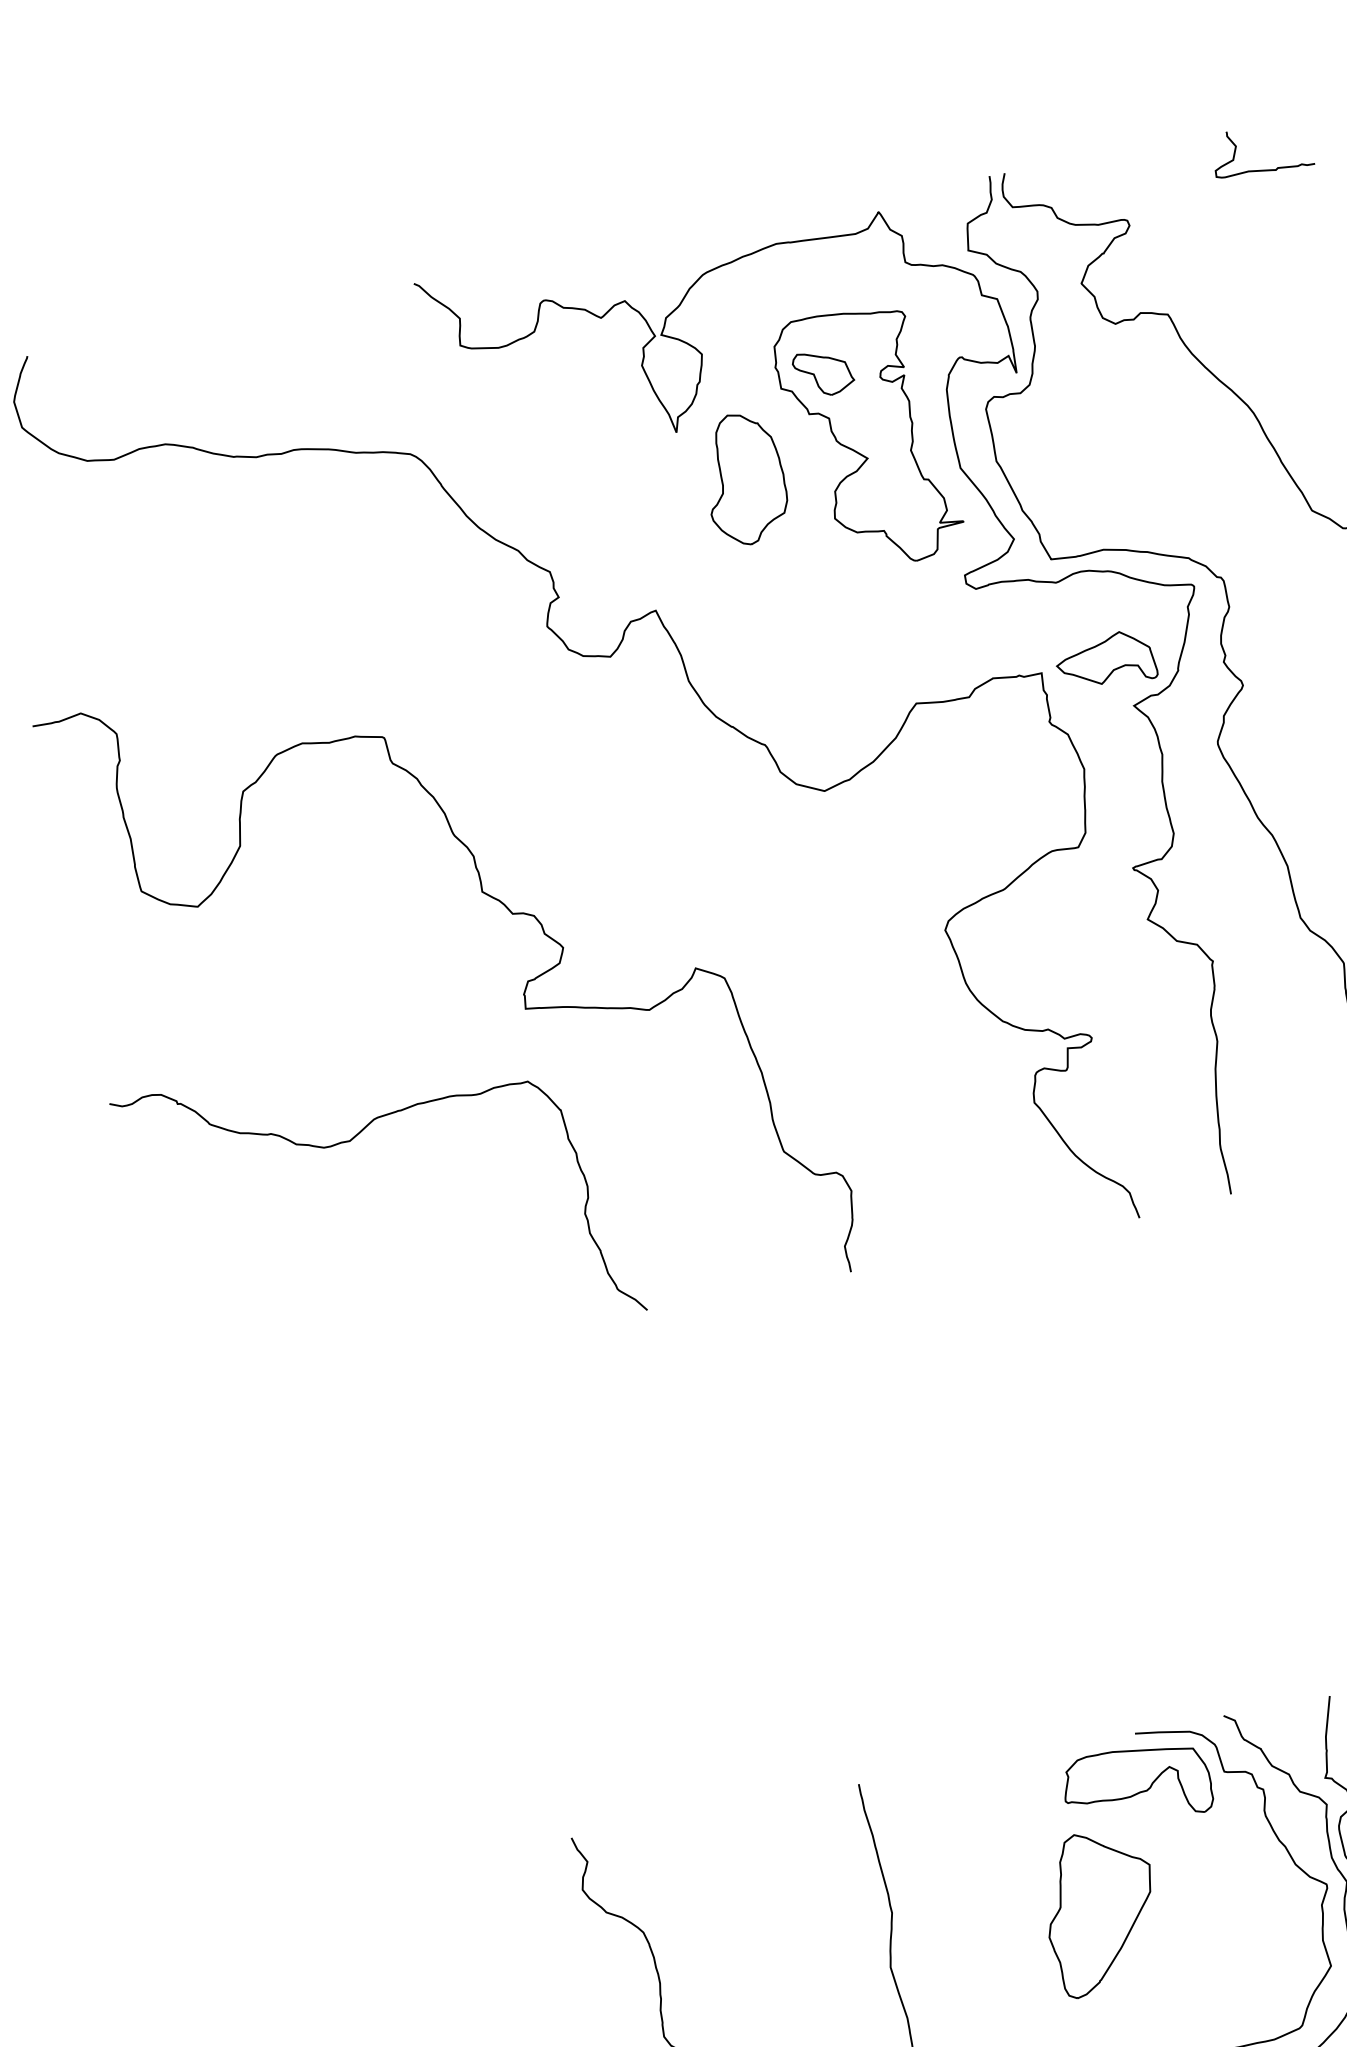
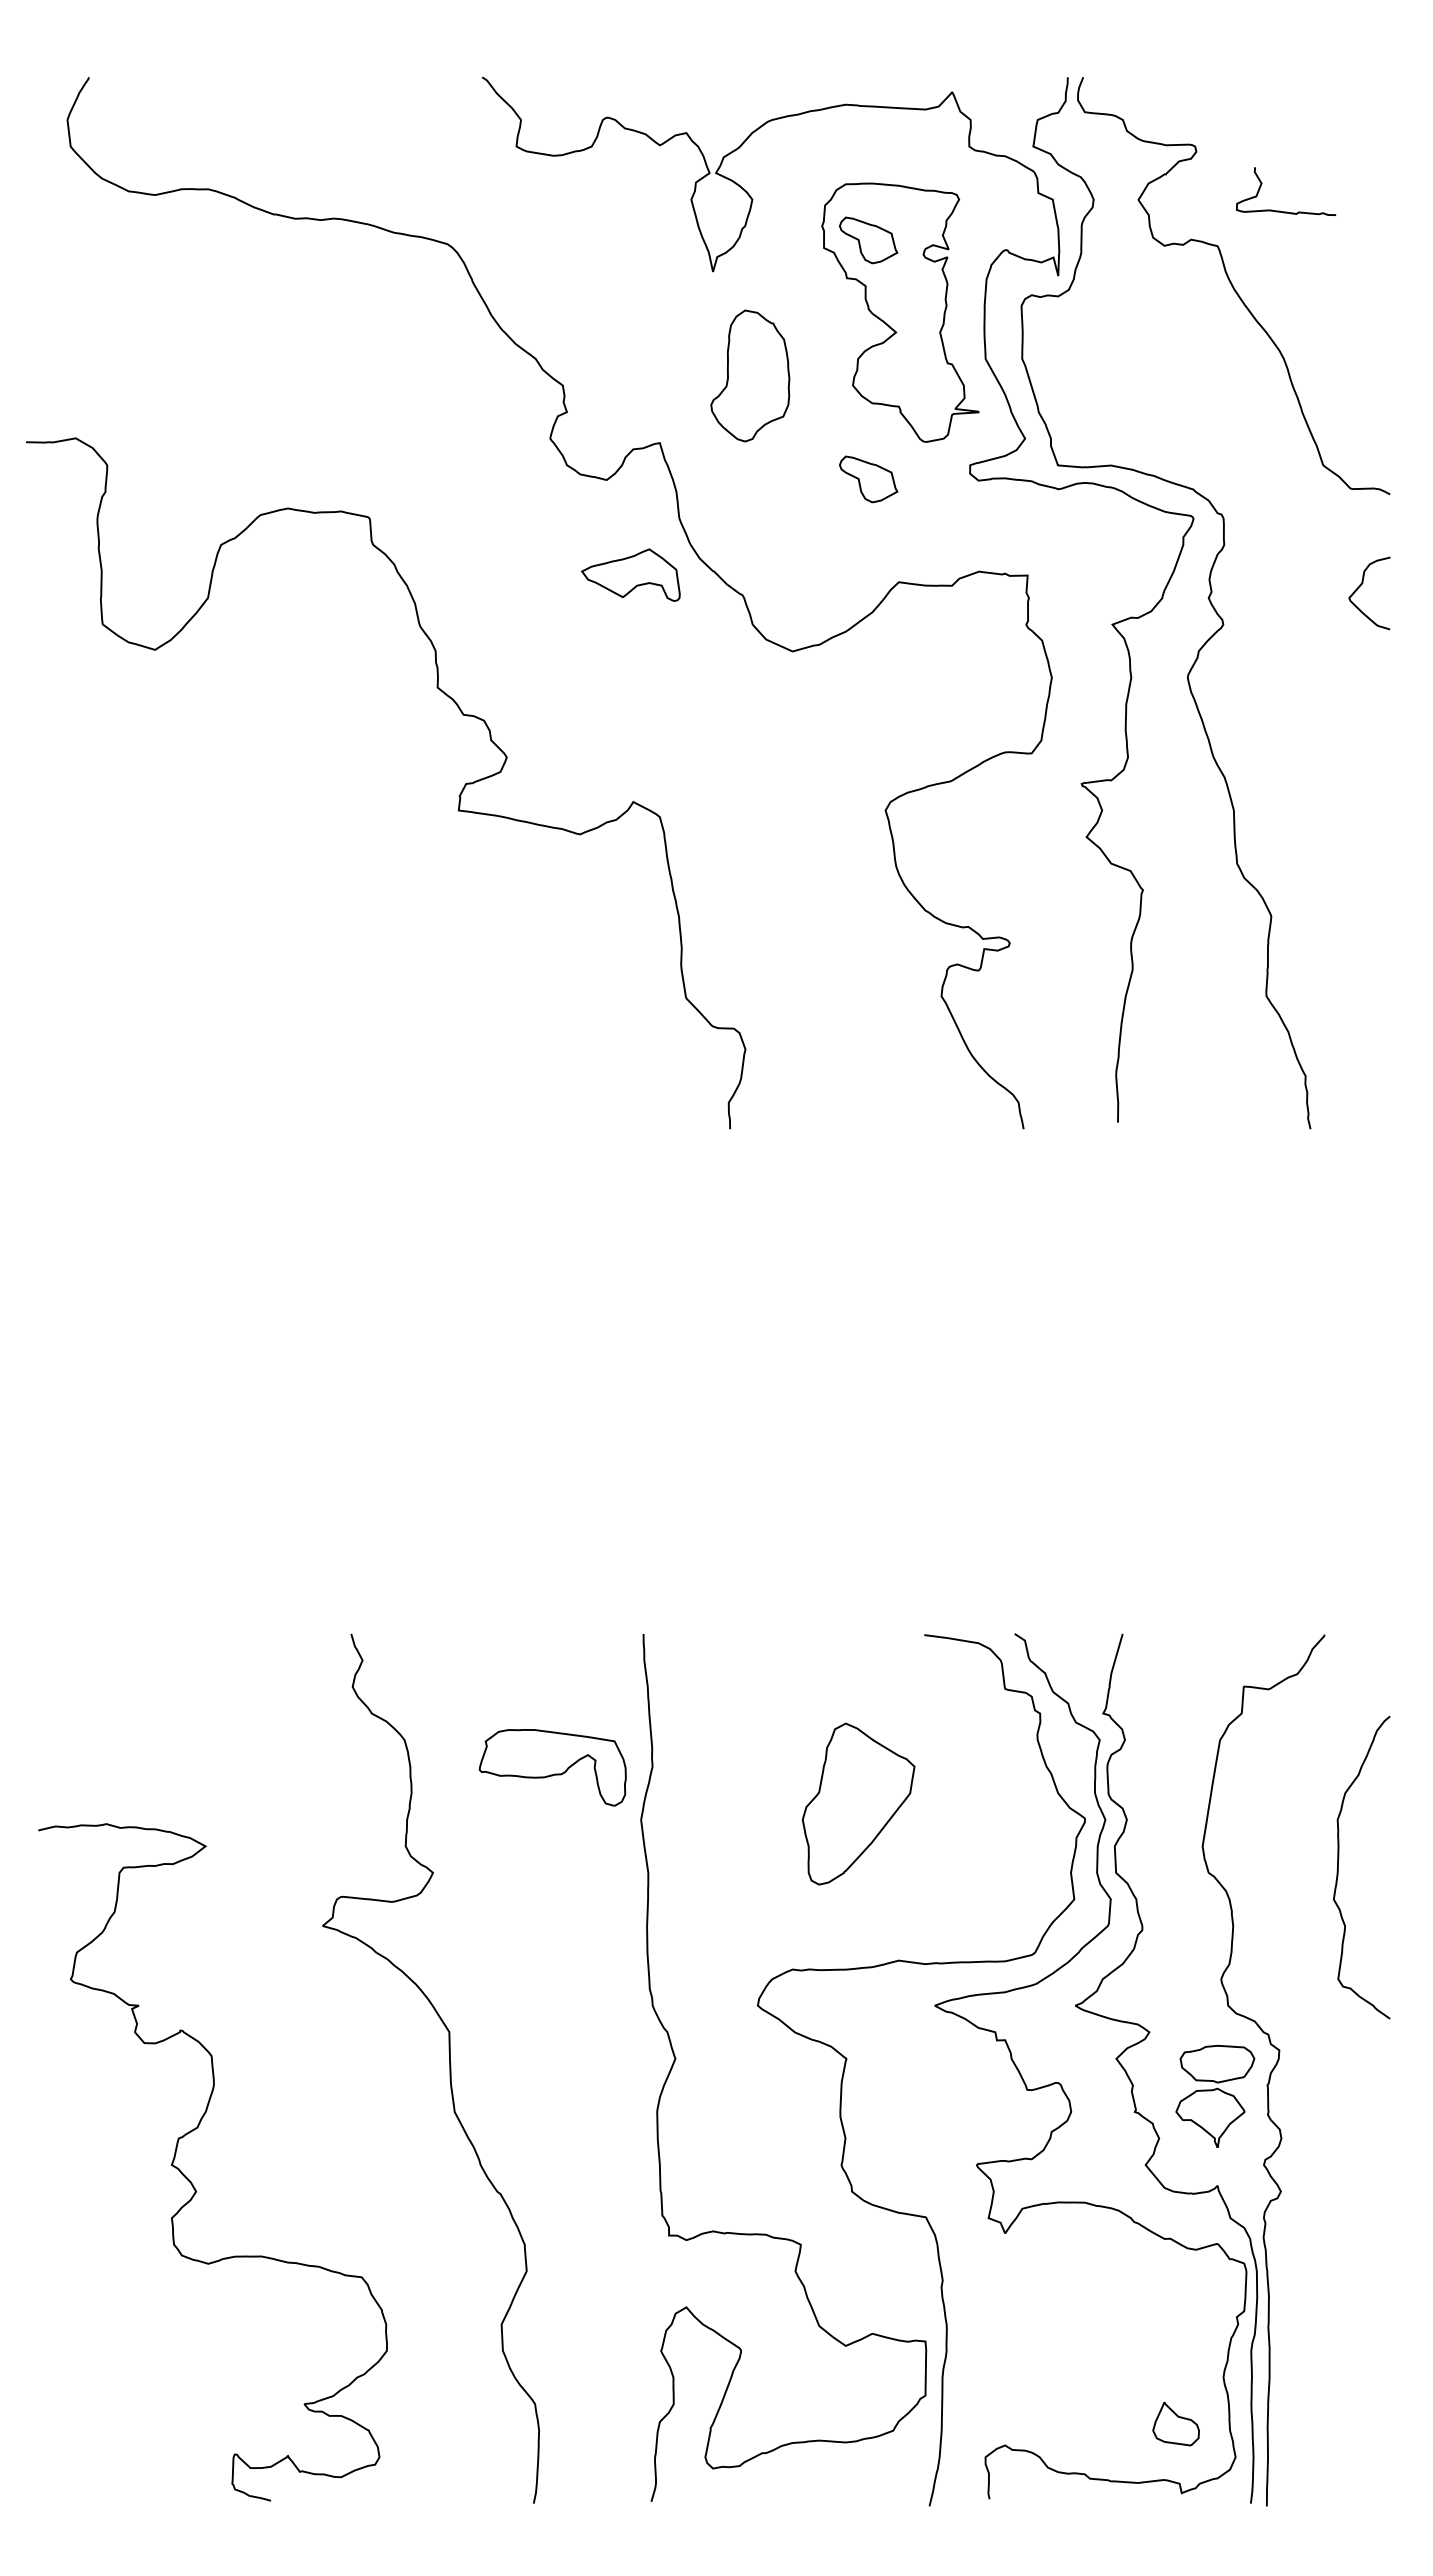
curve: (1265, 169) -> (1286, 211), moved
part: (744, 478) -> (750, 375), moved
part: (867, 608) -> (868, 479), added
part: (1105, 660) -> (630, 574), moved
curve: (350, 1142) -> (261, 909), removed
part: (1136, 1785) -> (552, 1767), moved

